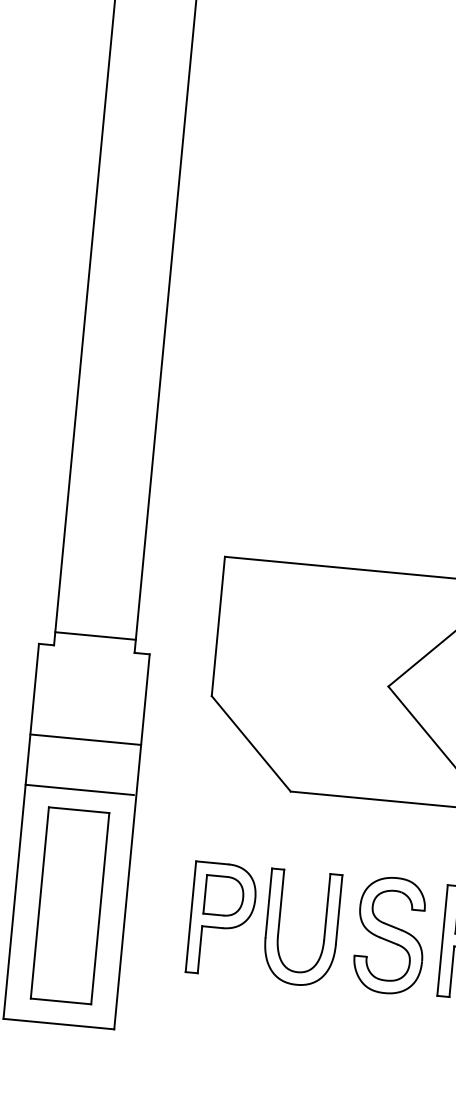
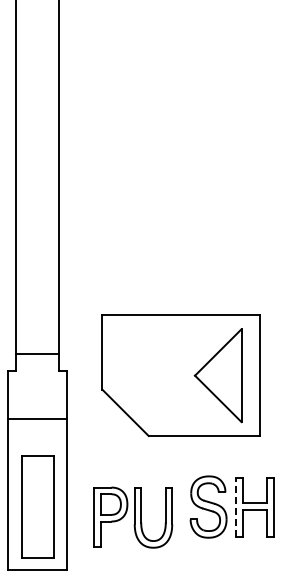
line: (94, 635) -> (37, 353), moved
line: (80, 789) -> (37, 445), removed
part: (264, 924) -> (133, 517), moved
line: (442, 939) -> (236, 506), solid -> dashed

